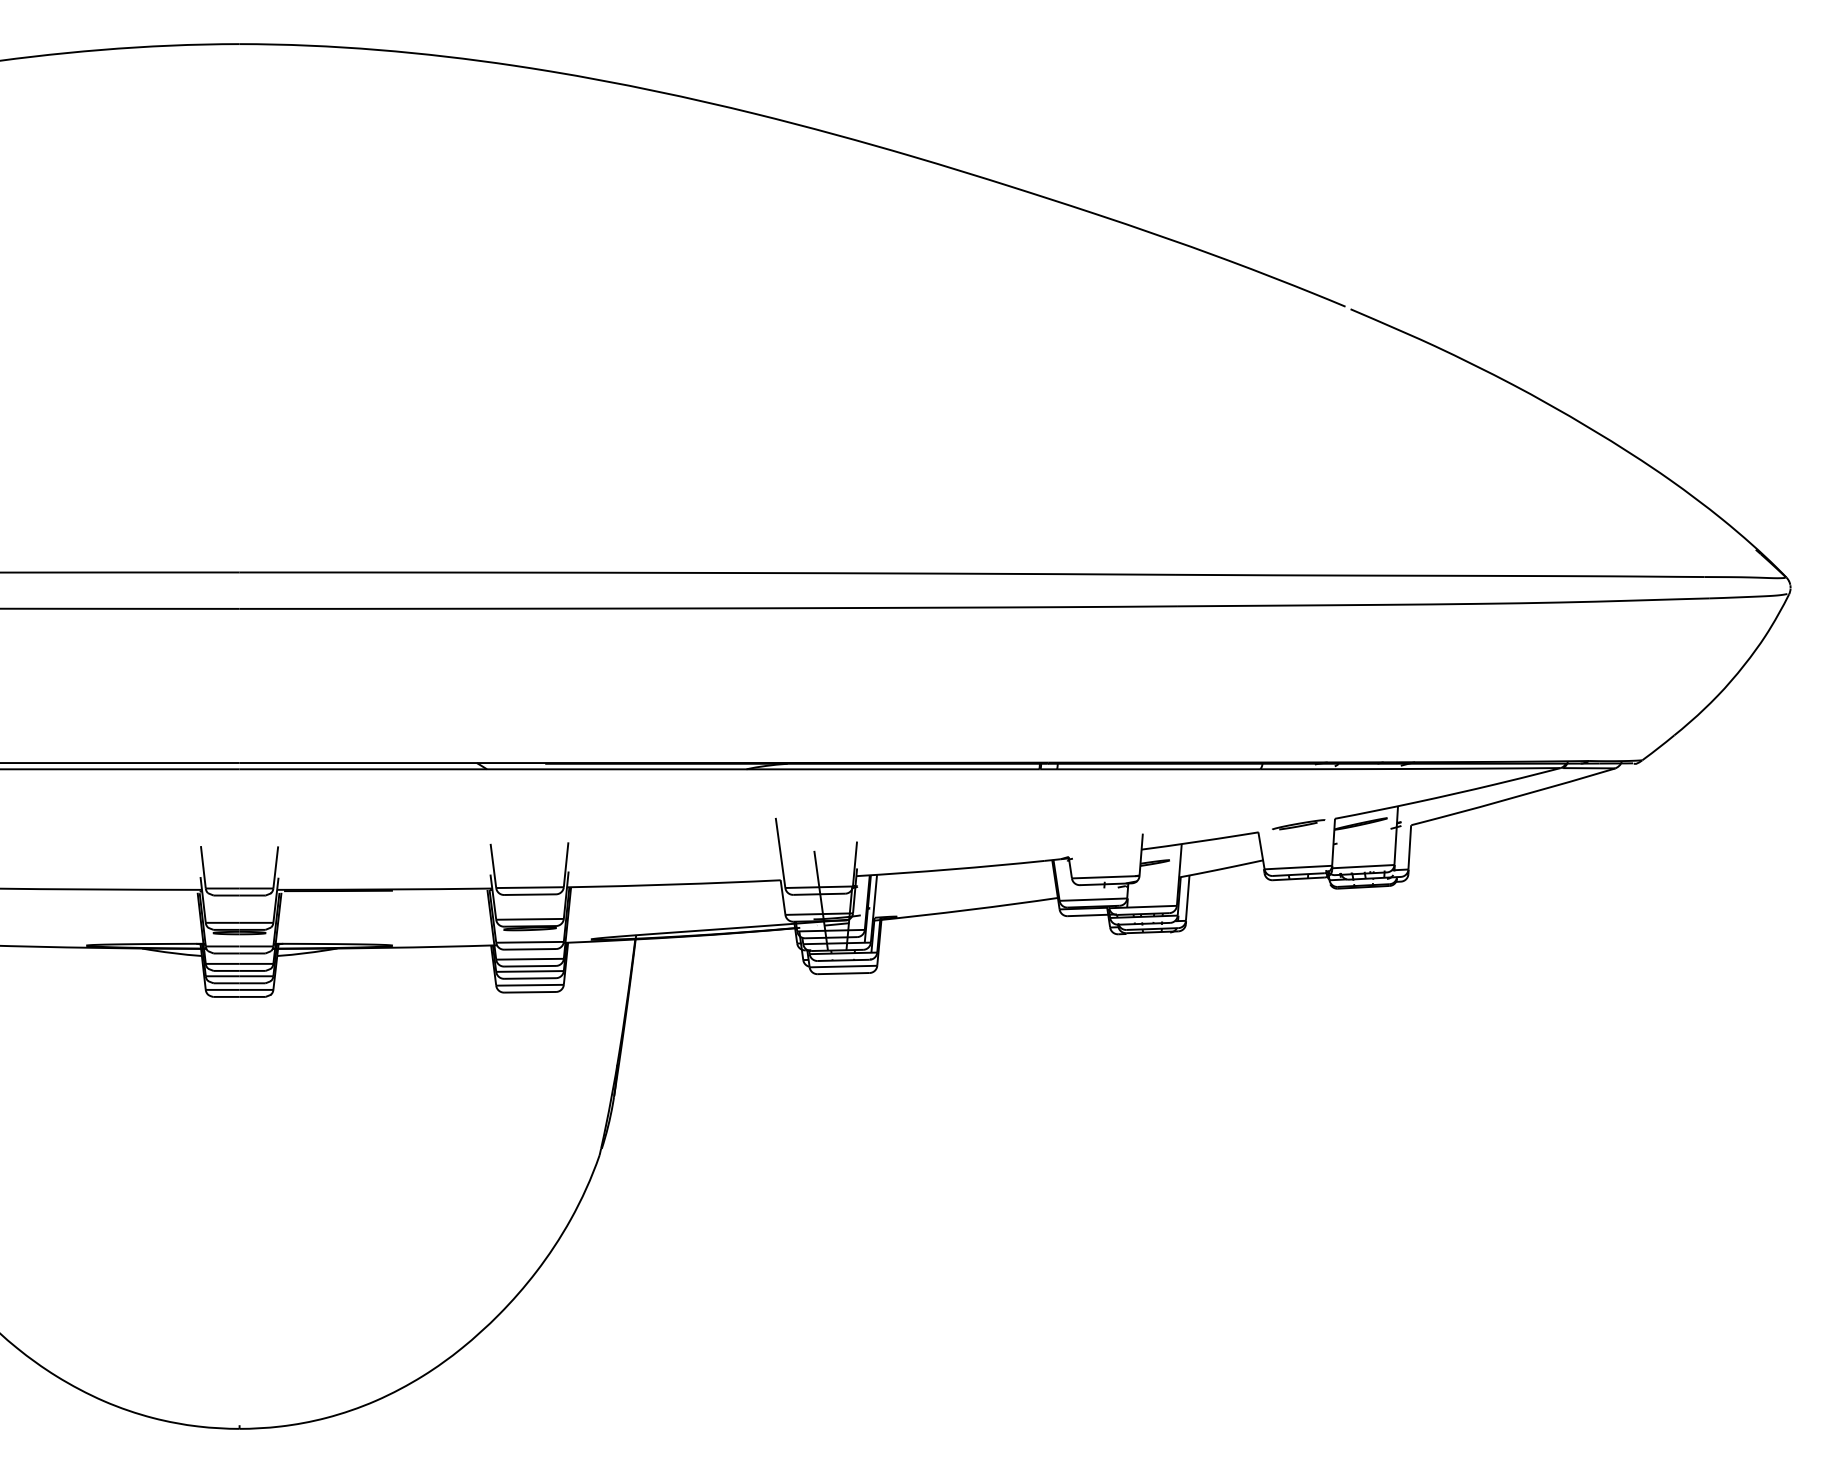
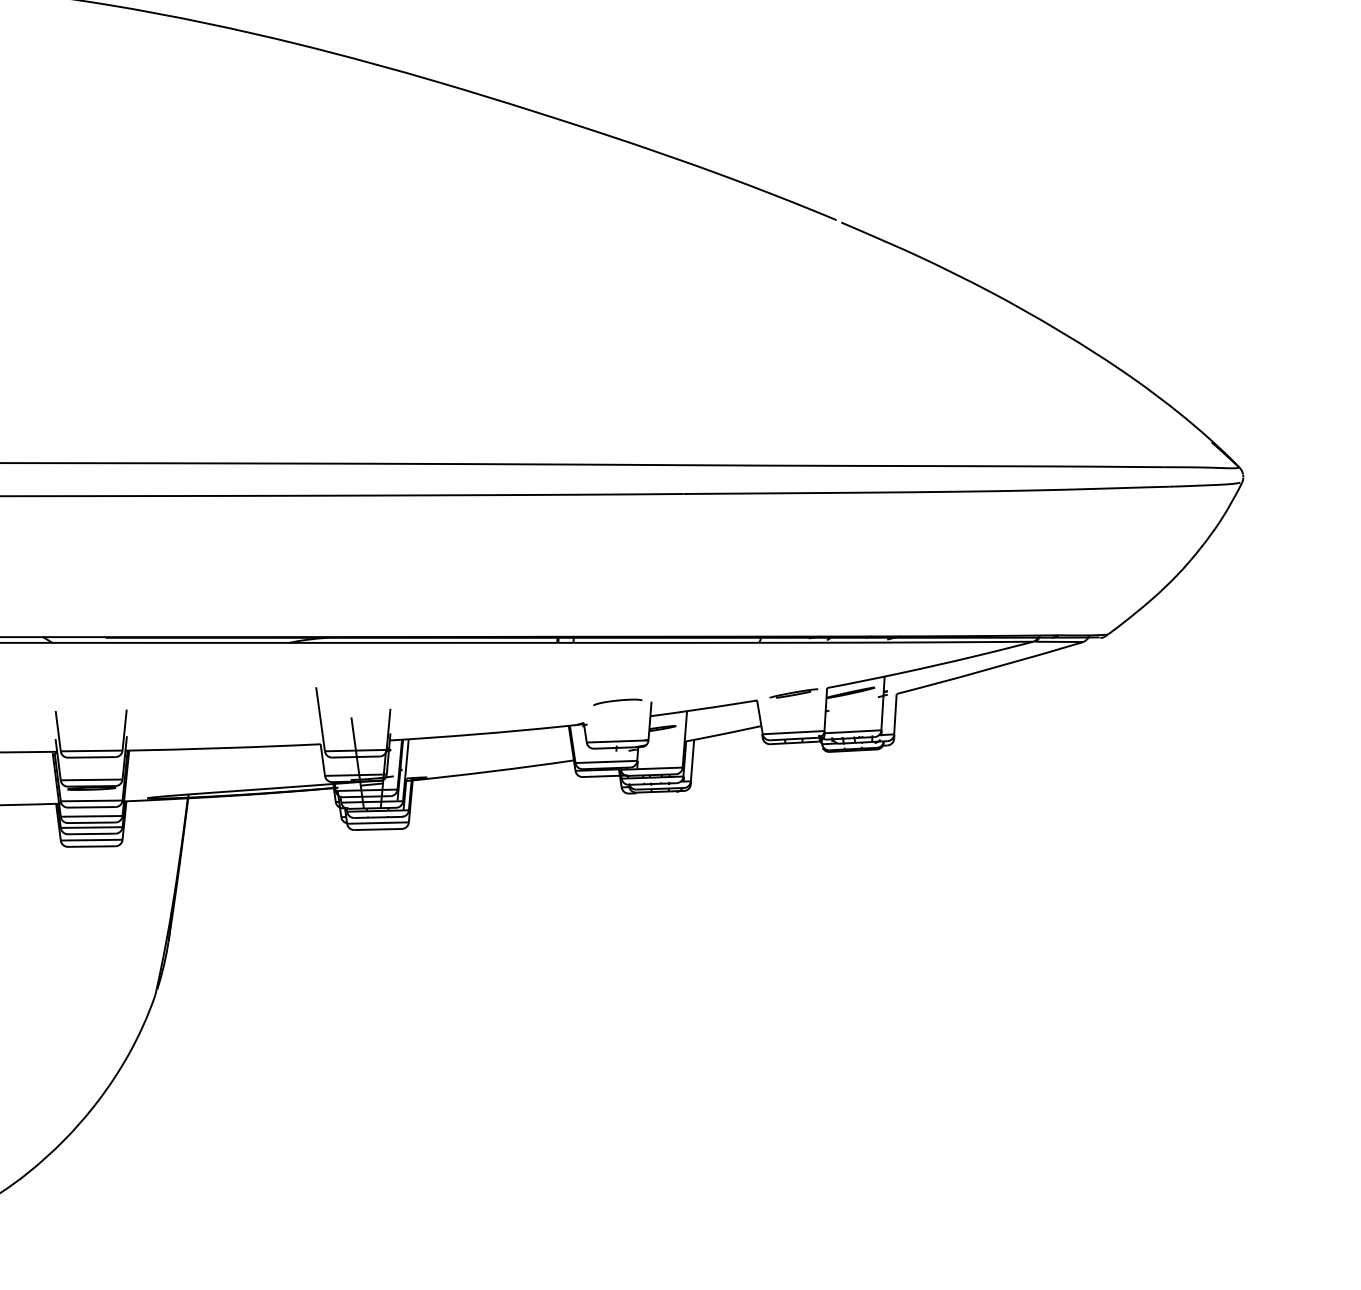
curve: (1105, 833) -> (617, 701), added

